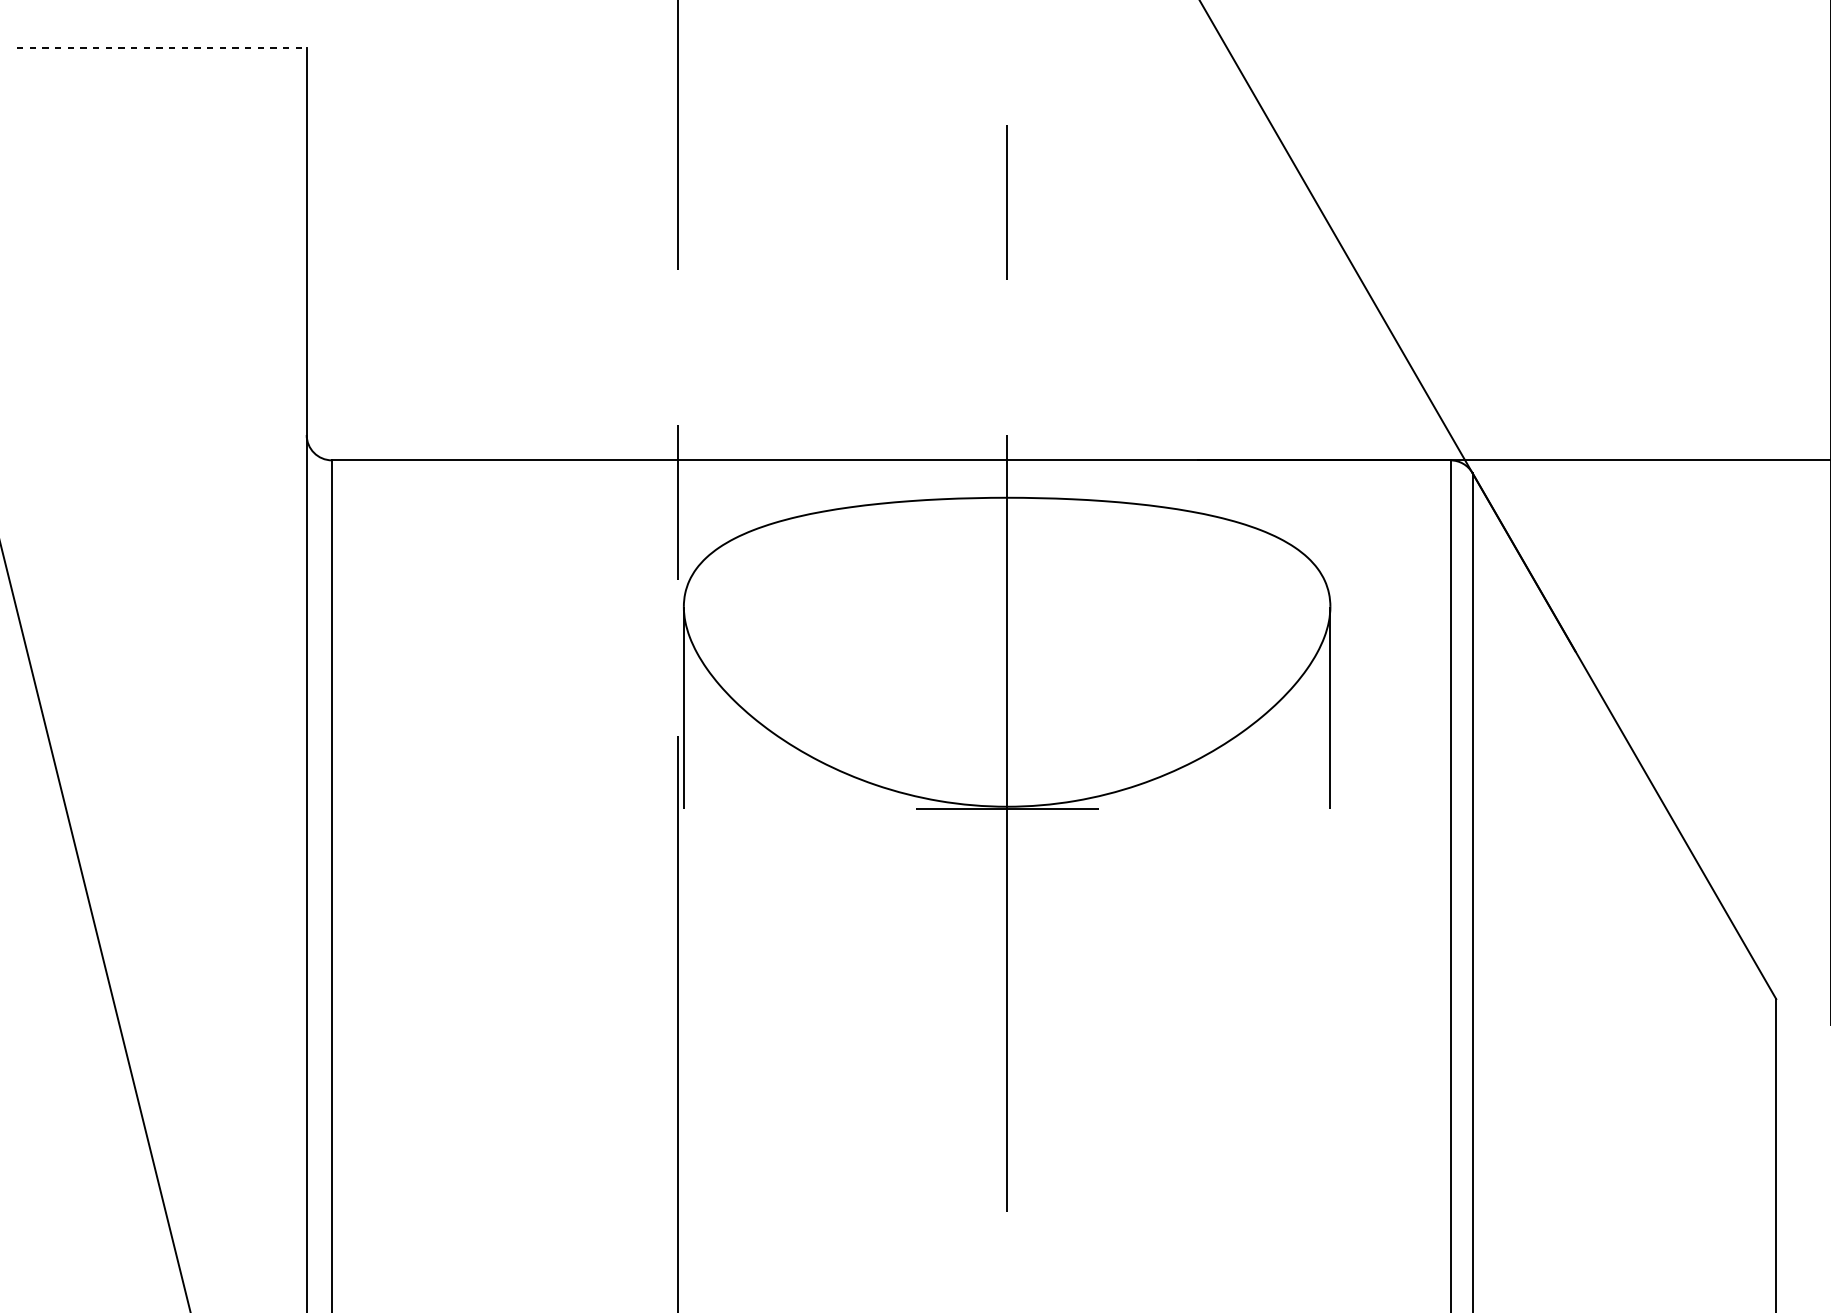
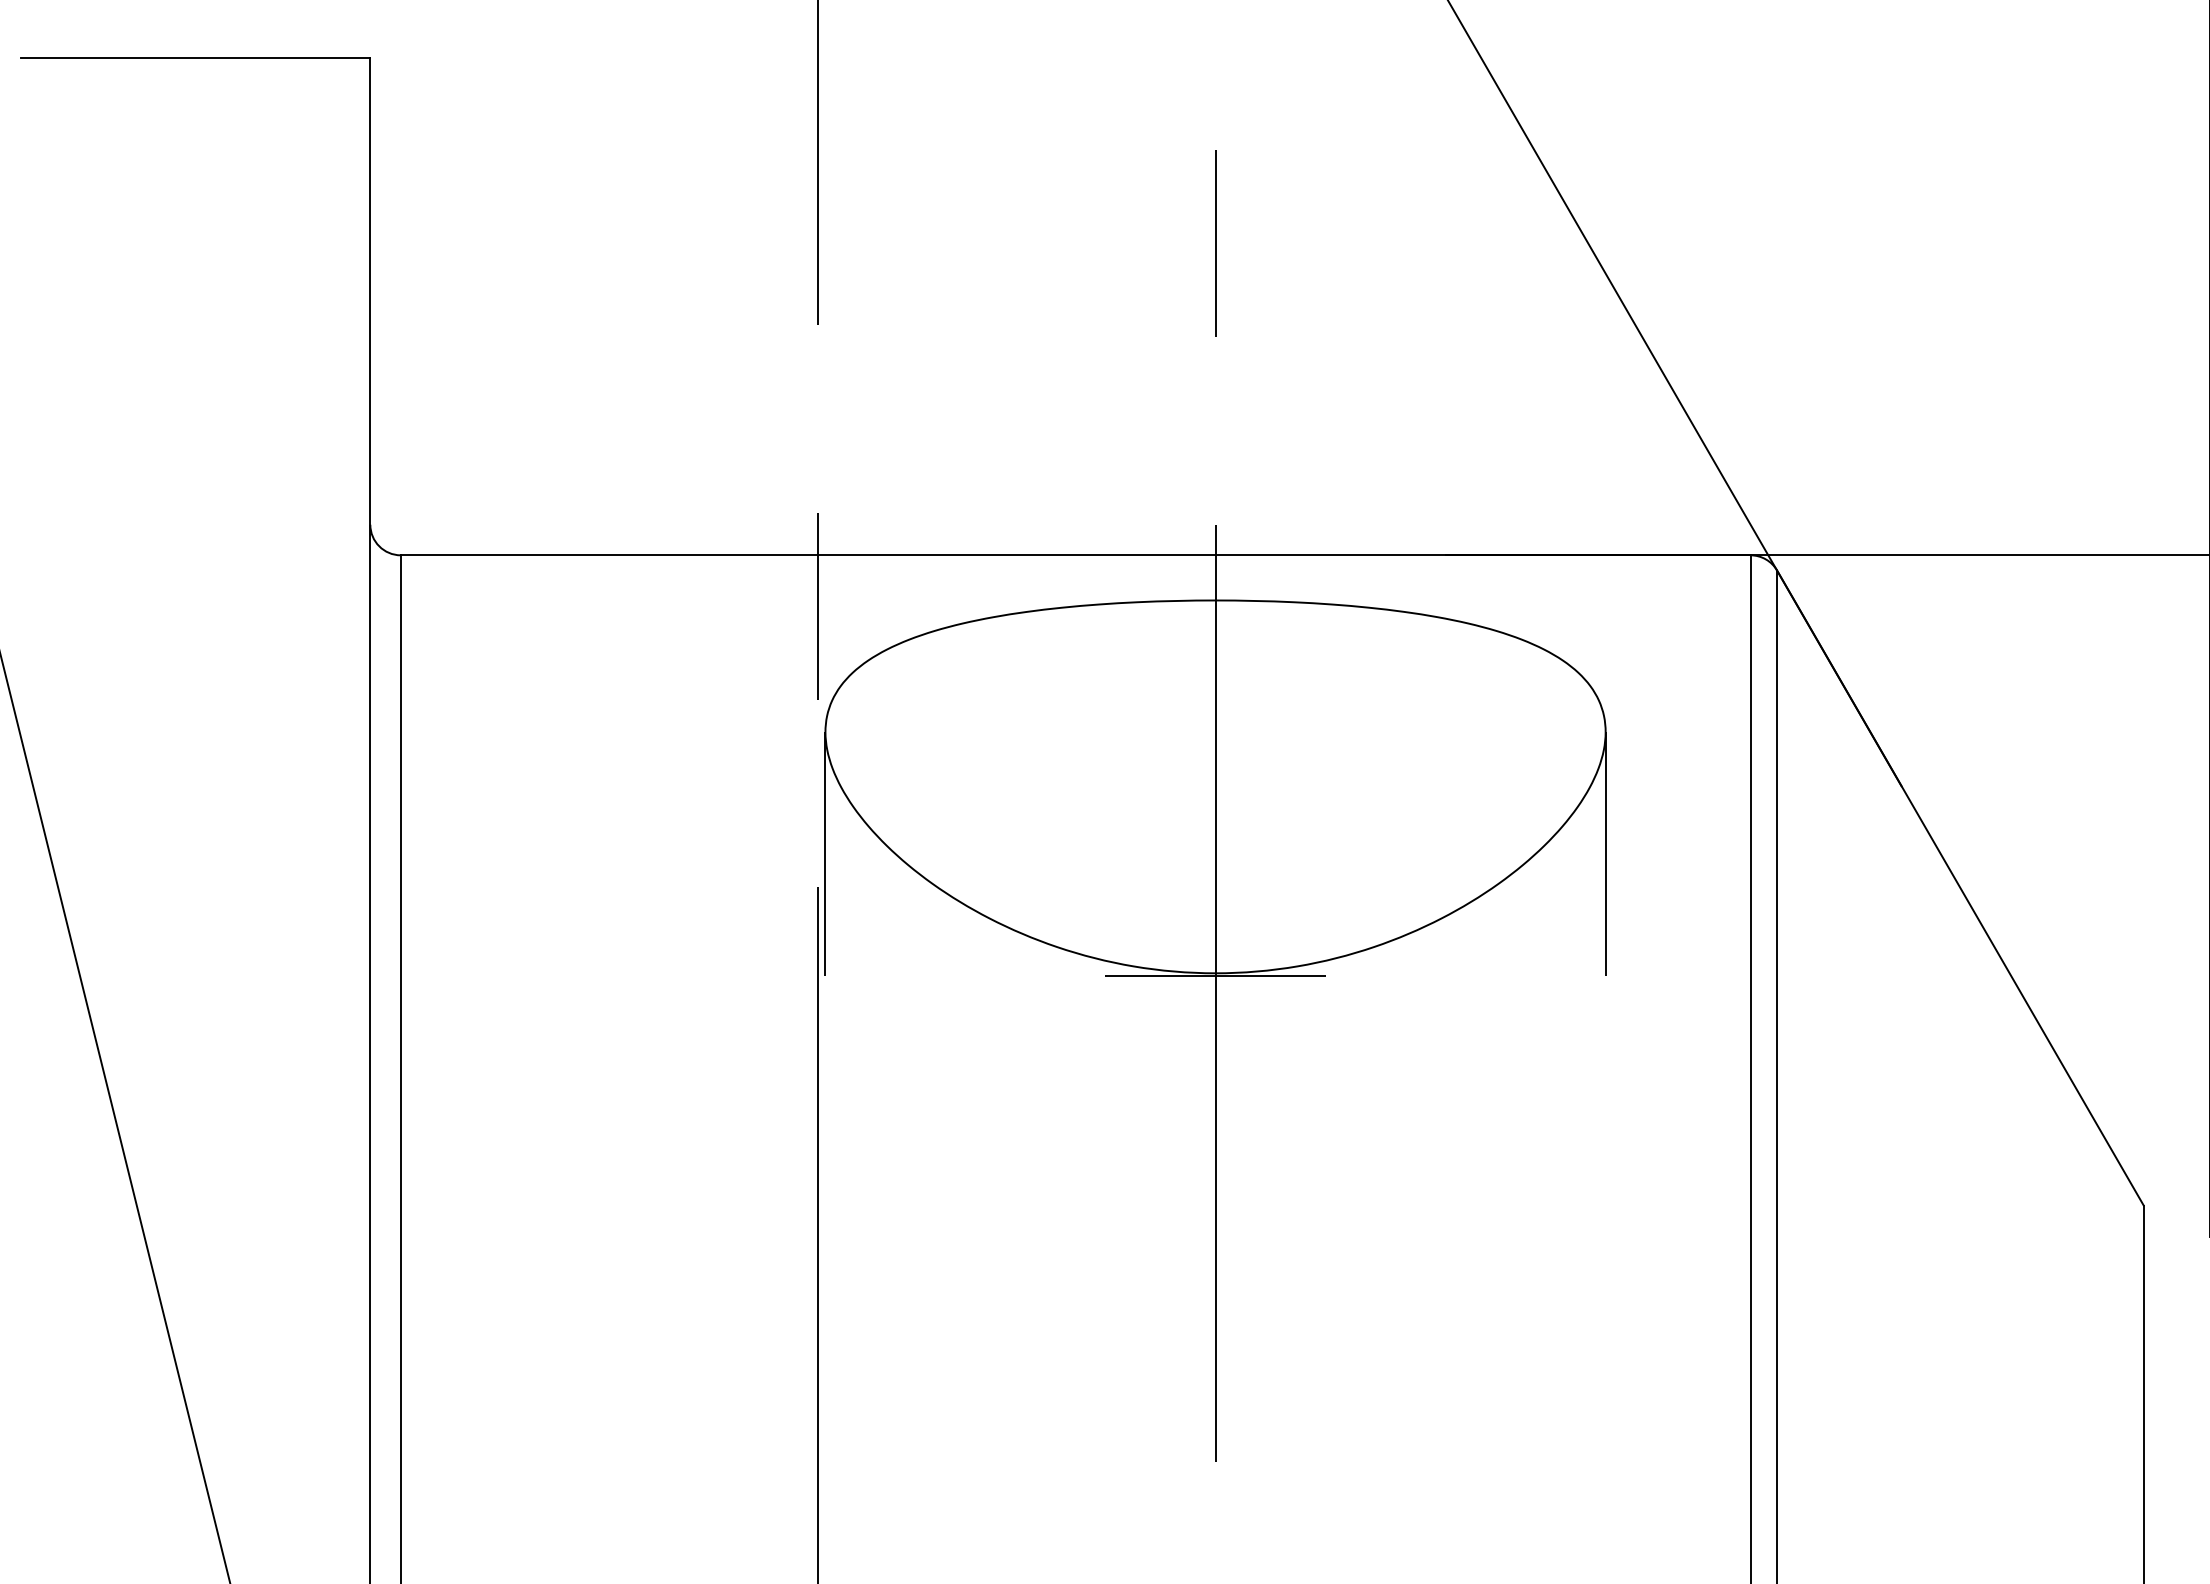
line: (161, 48) -> (195, 58), dashed -> solid

